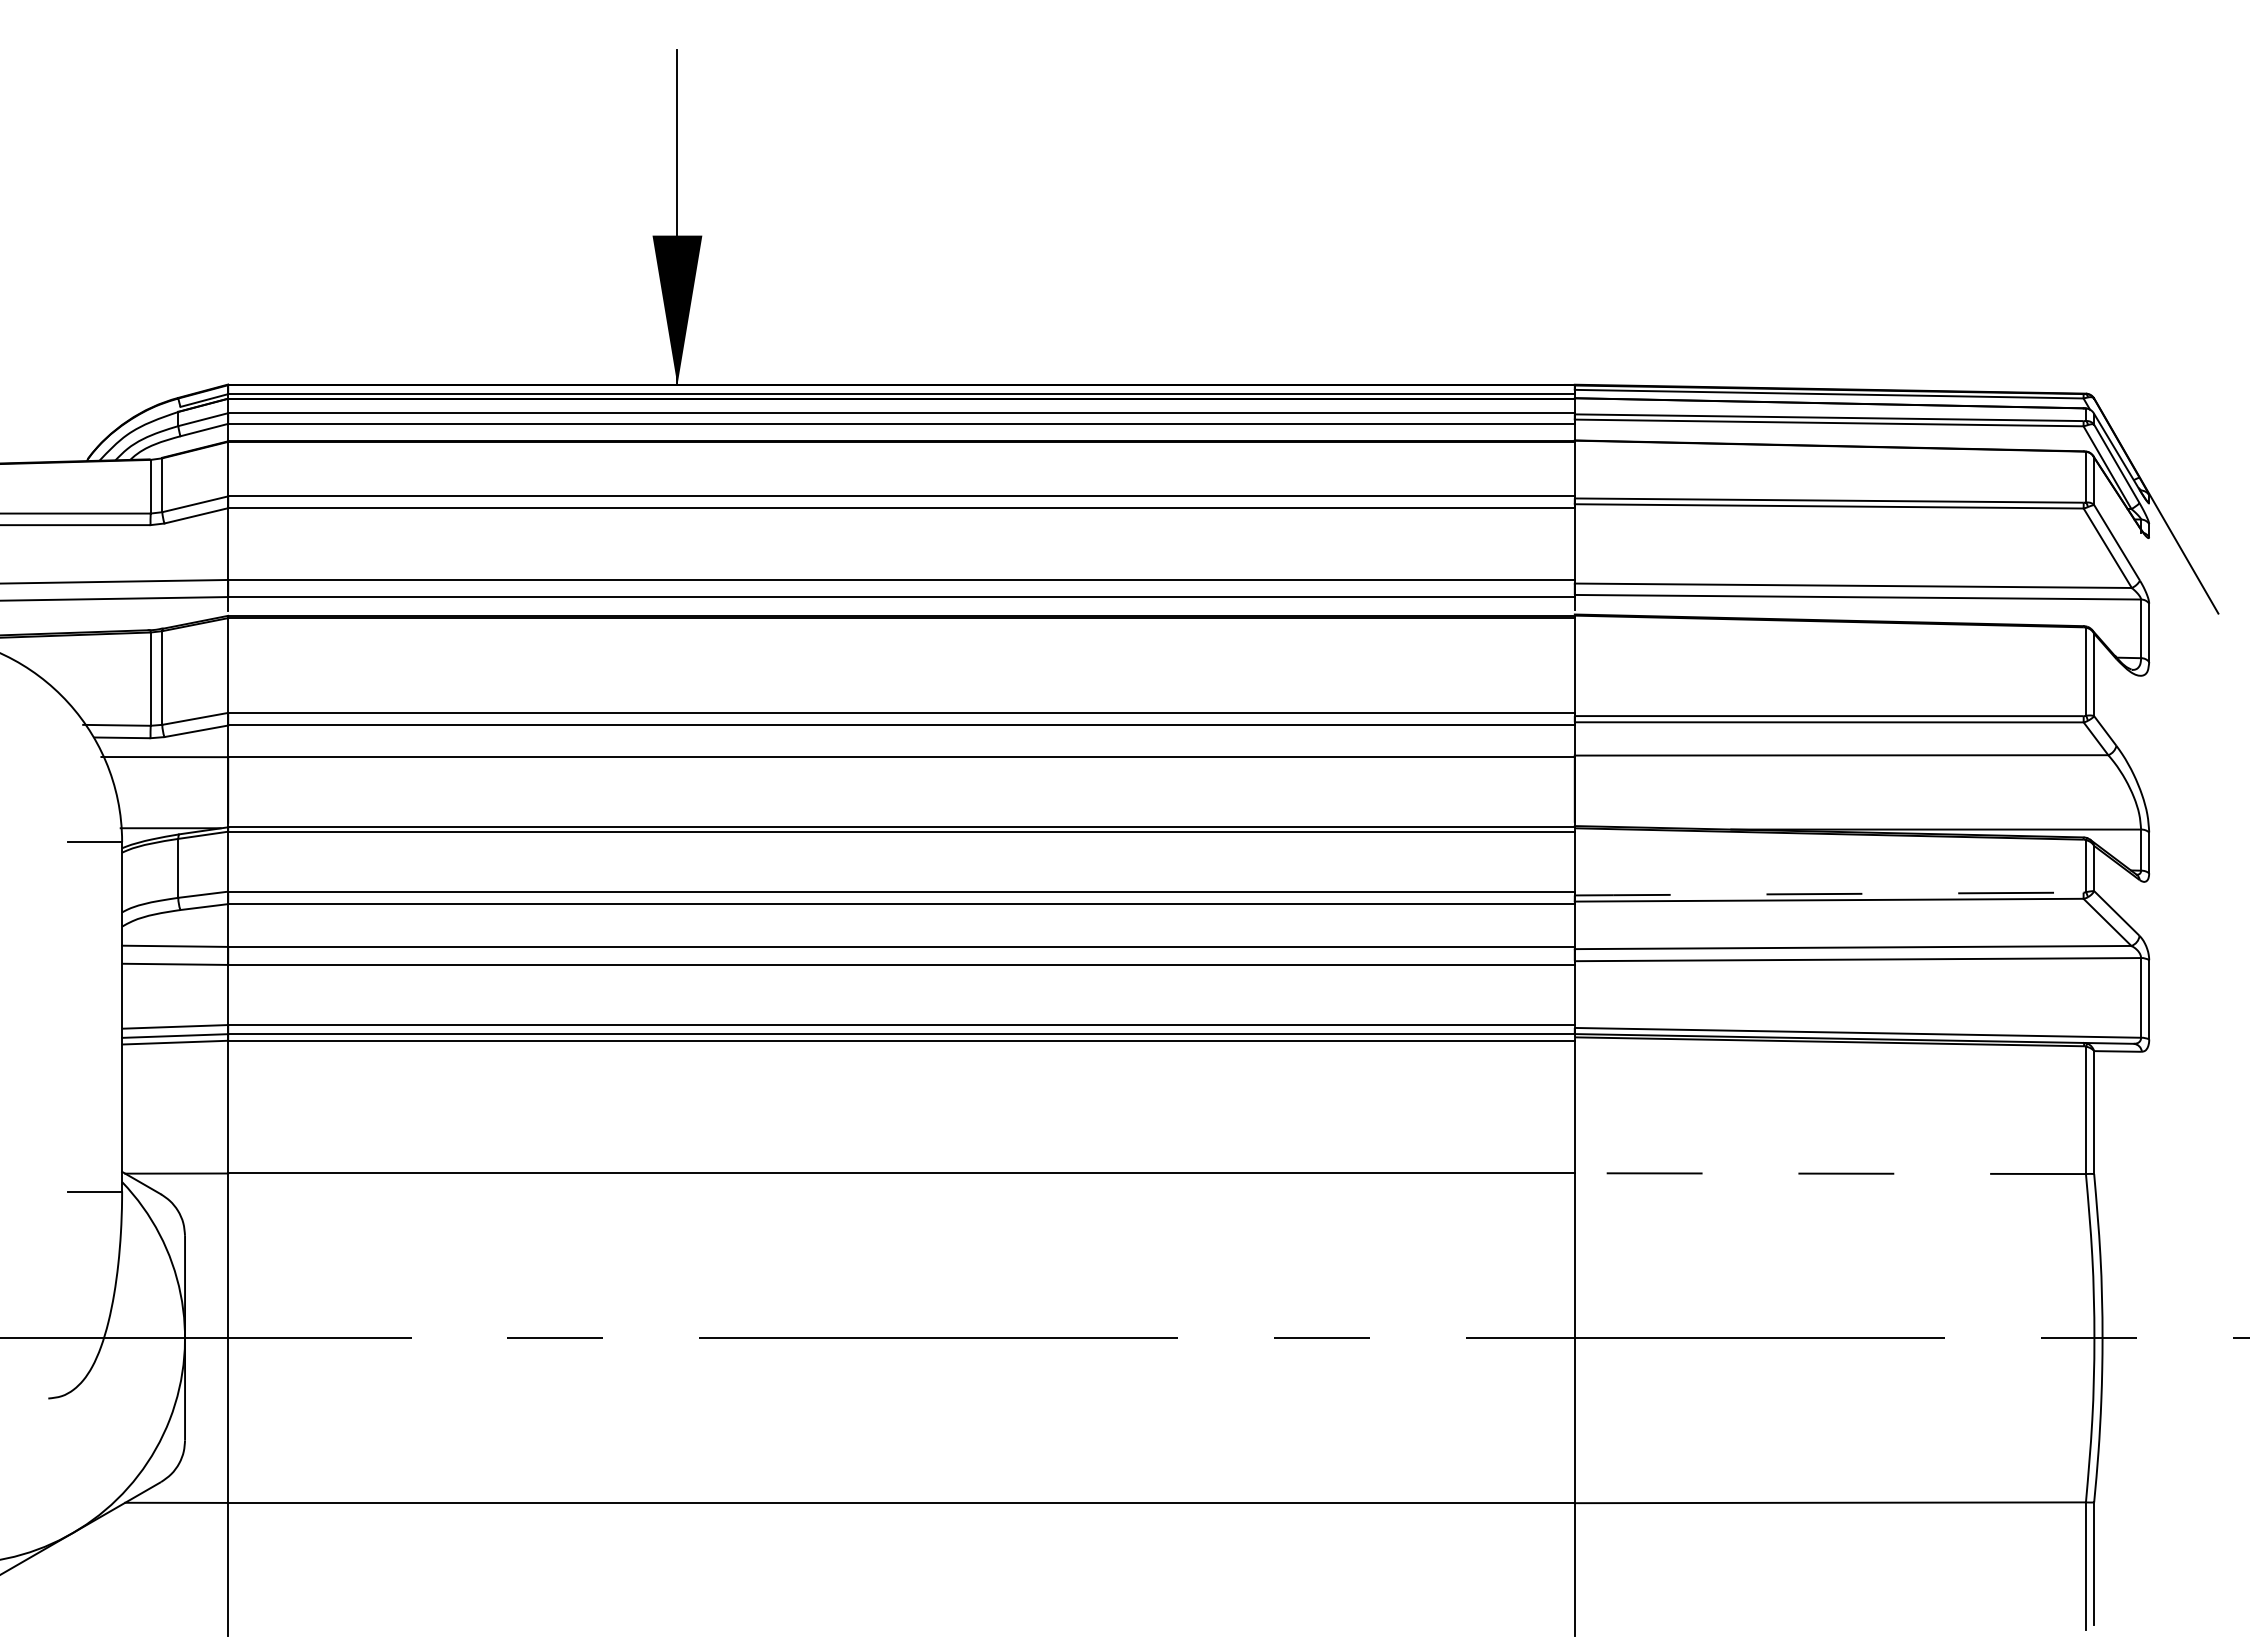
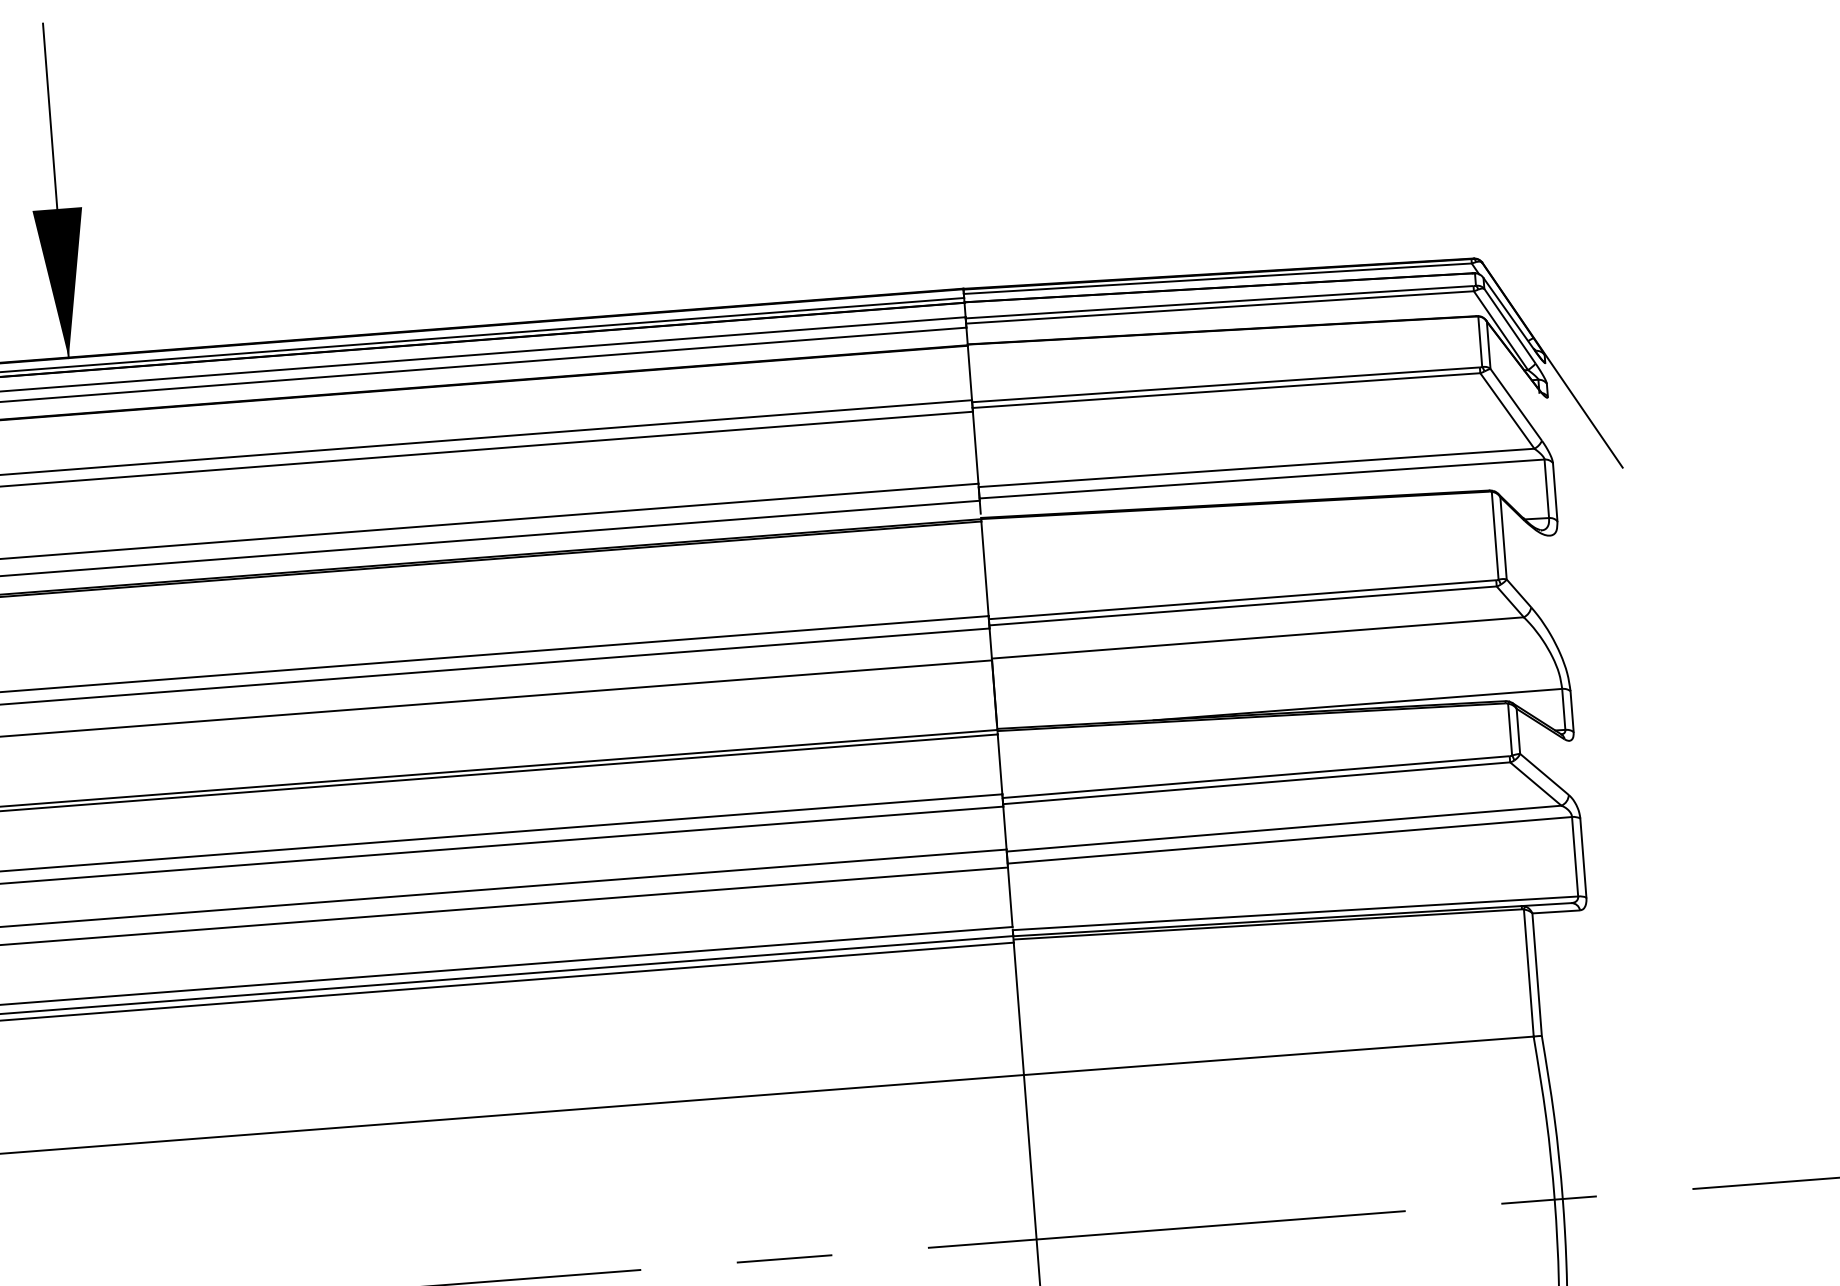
line: (1828, 894) -> (1255, 777), dashed -> solid
line: (1830, 1173) -> (1278, 1055), dashed -> solid

